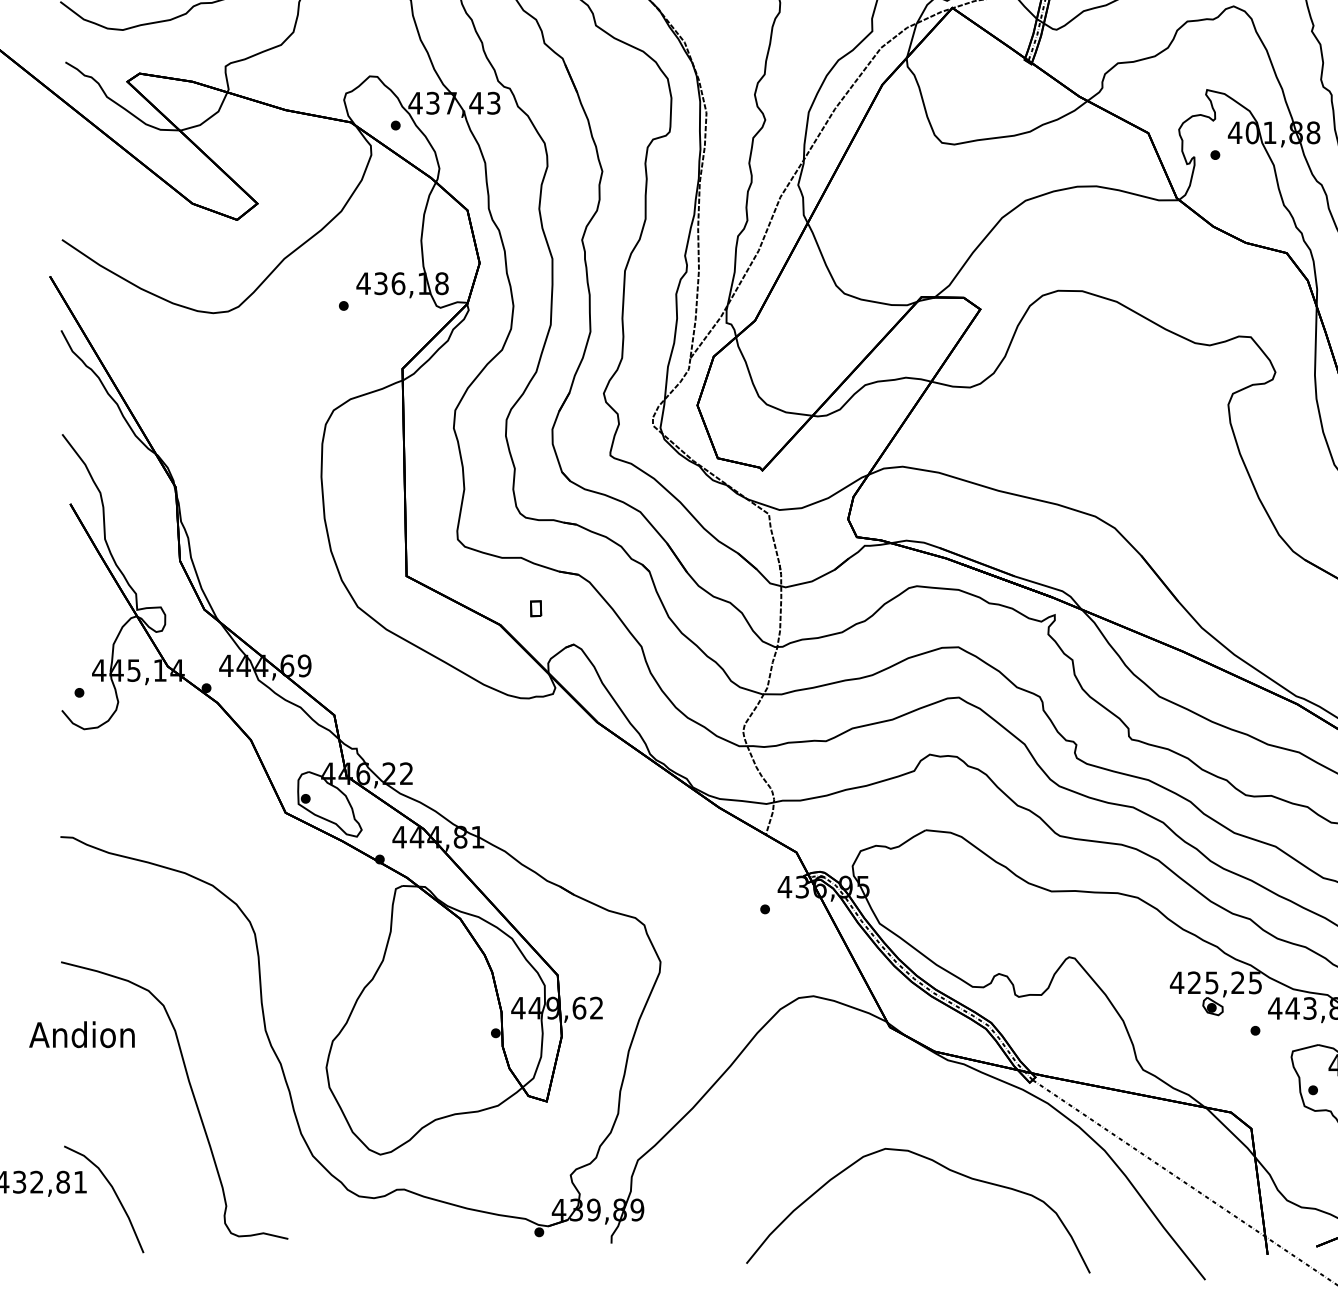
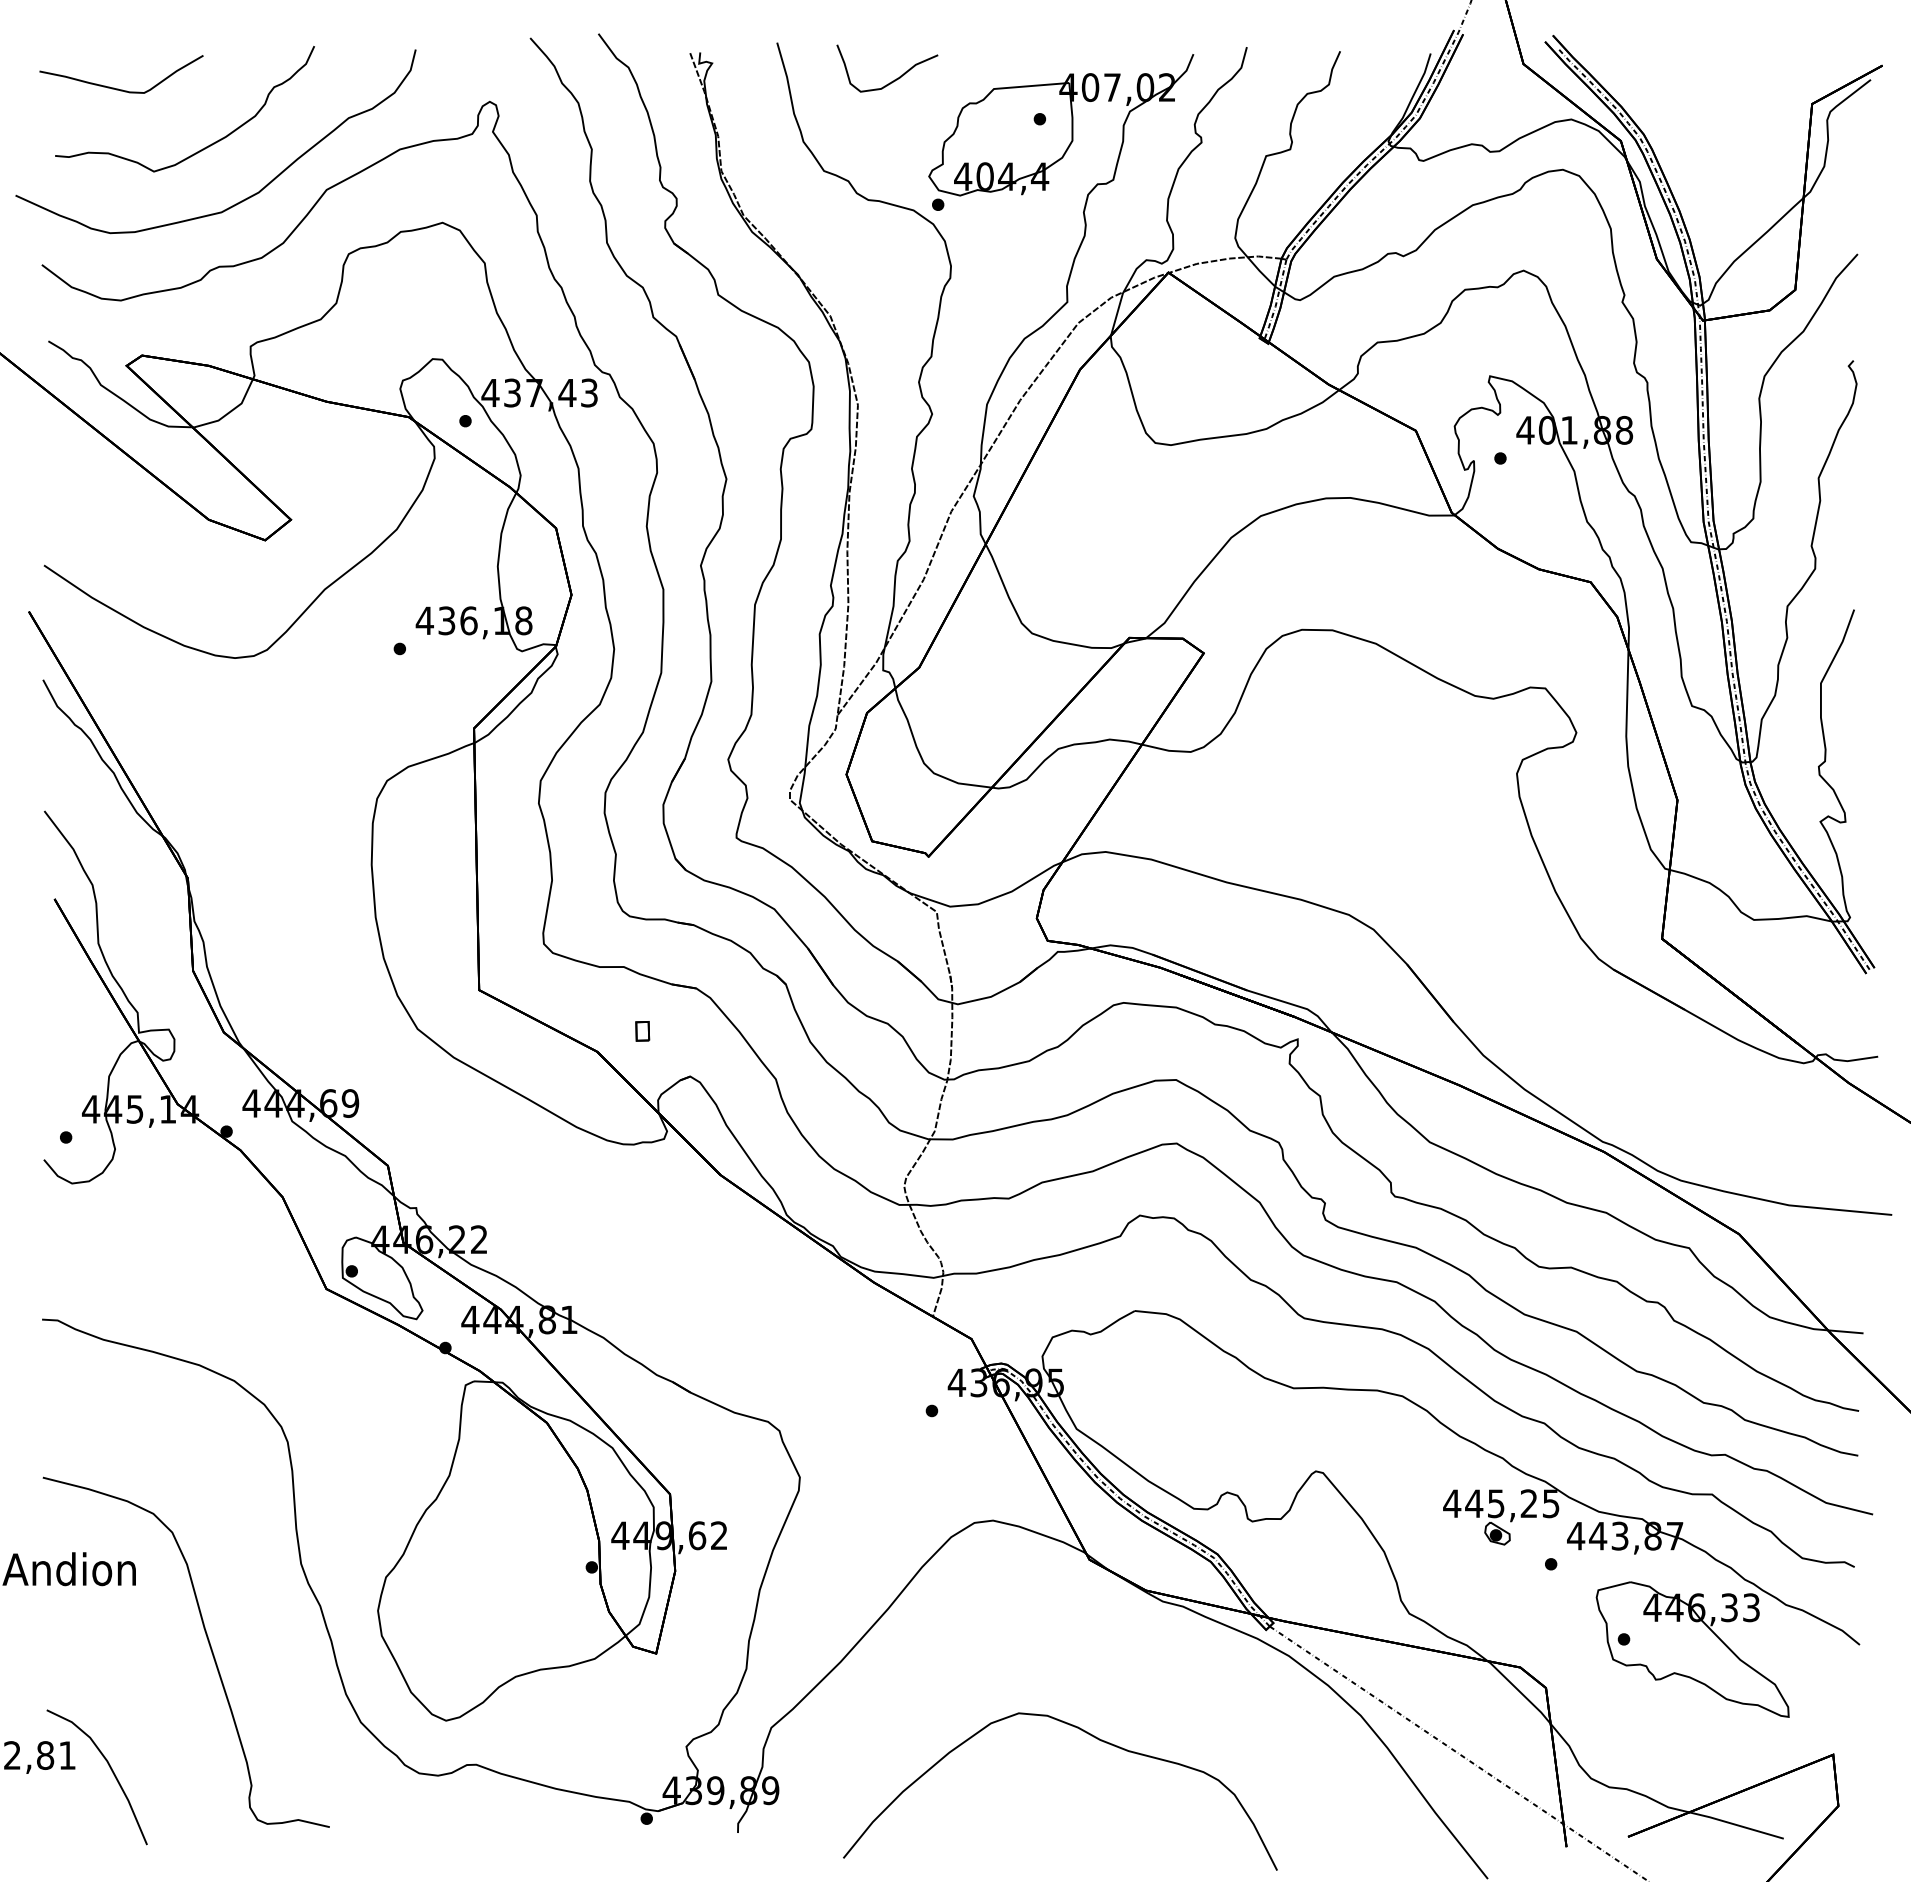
text: (1194, 982) -> (1474, 1503), 425,25 -> 445,25
curve: (942, 1167) -> (1091, 1736), moved

